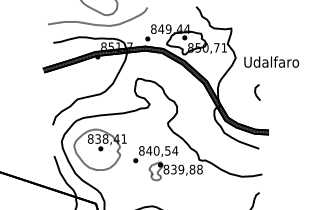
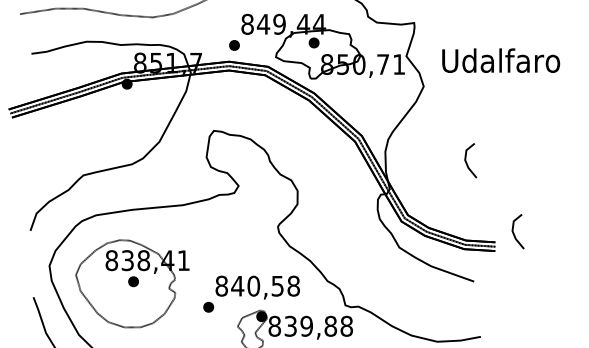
text: (271, 61) -> (500, 59), moved
part: (279, 125) -> (517, 231), added
text: (174, 150) -> (292, 285), 840,54 -> 840,58

